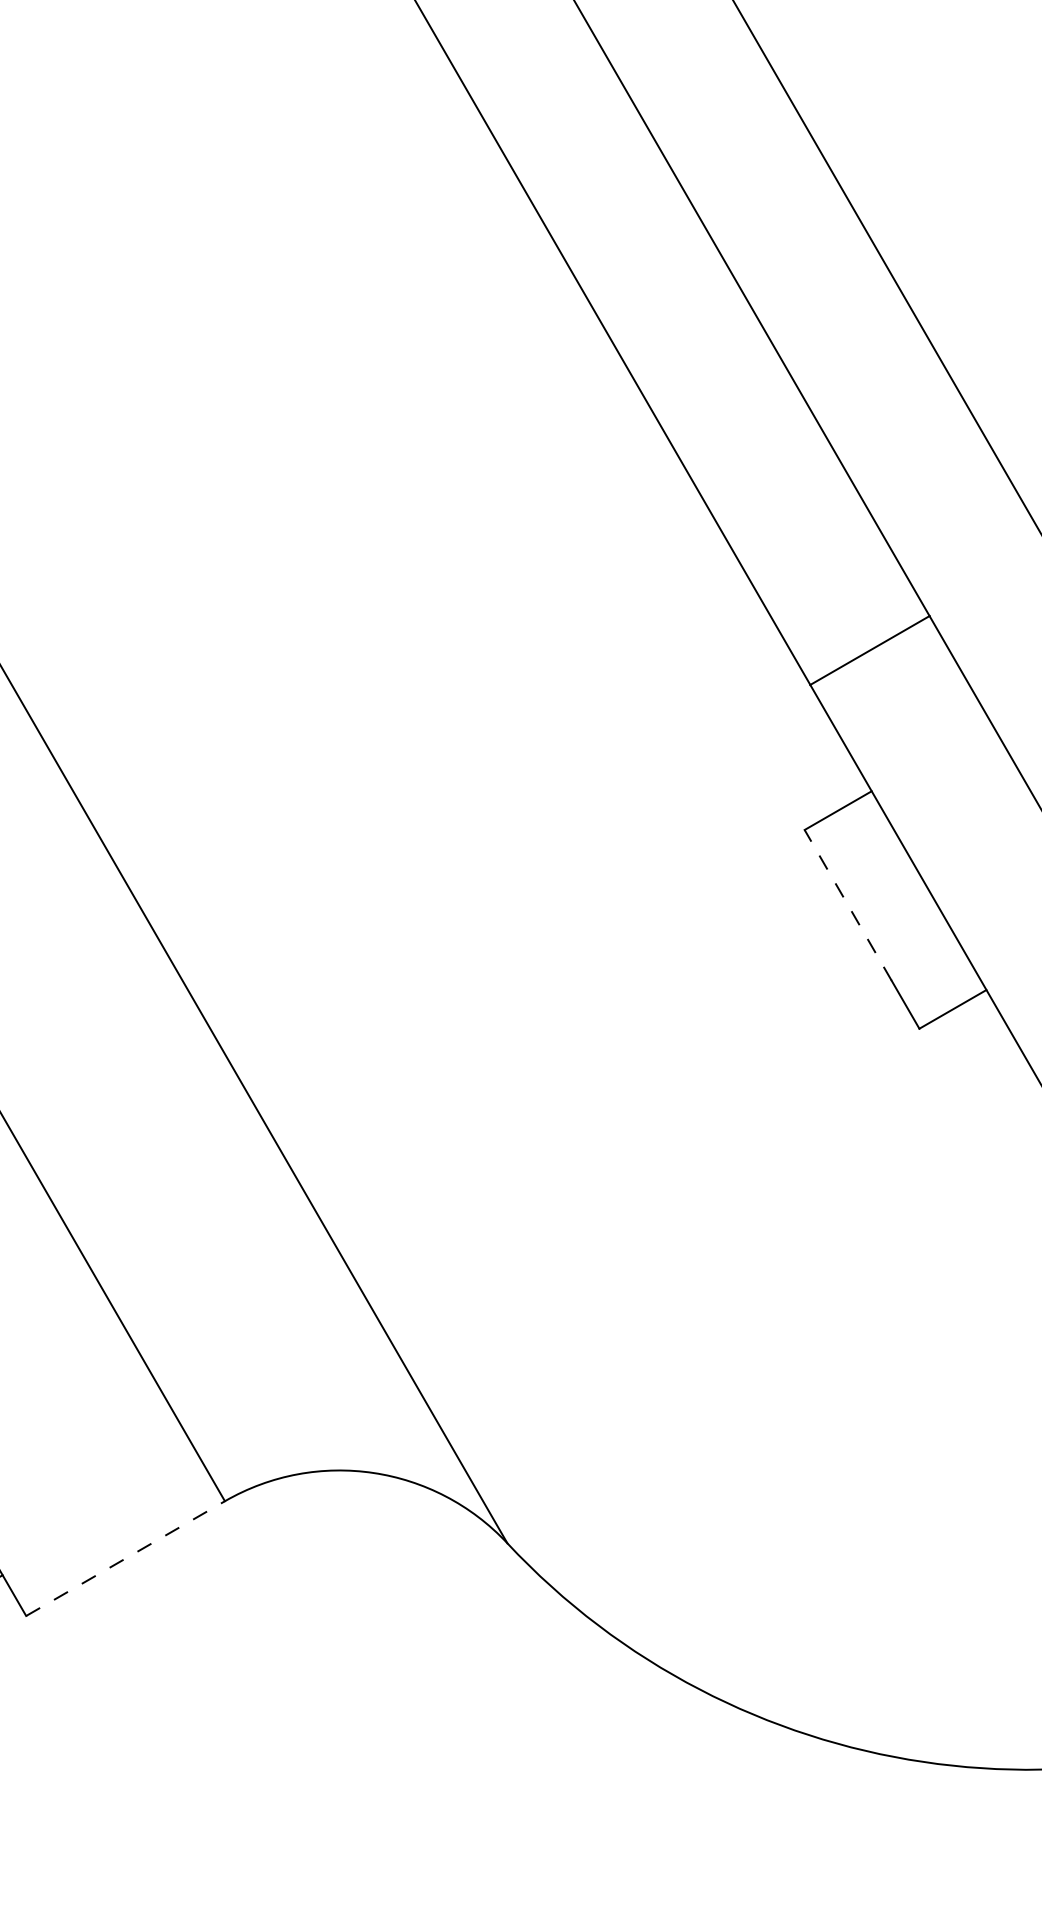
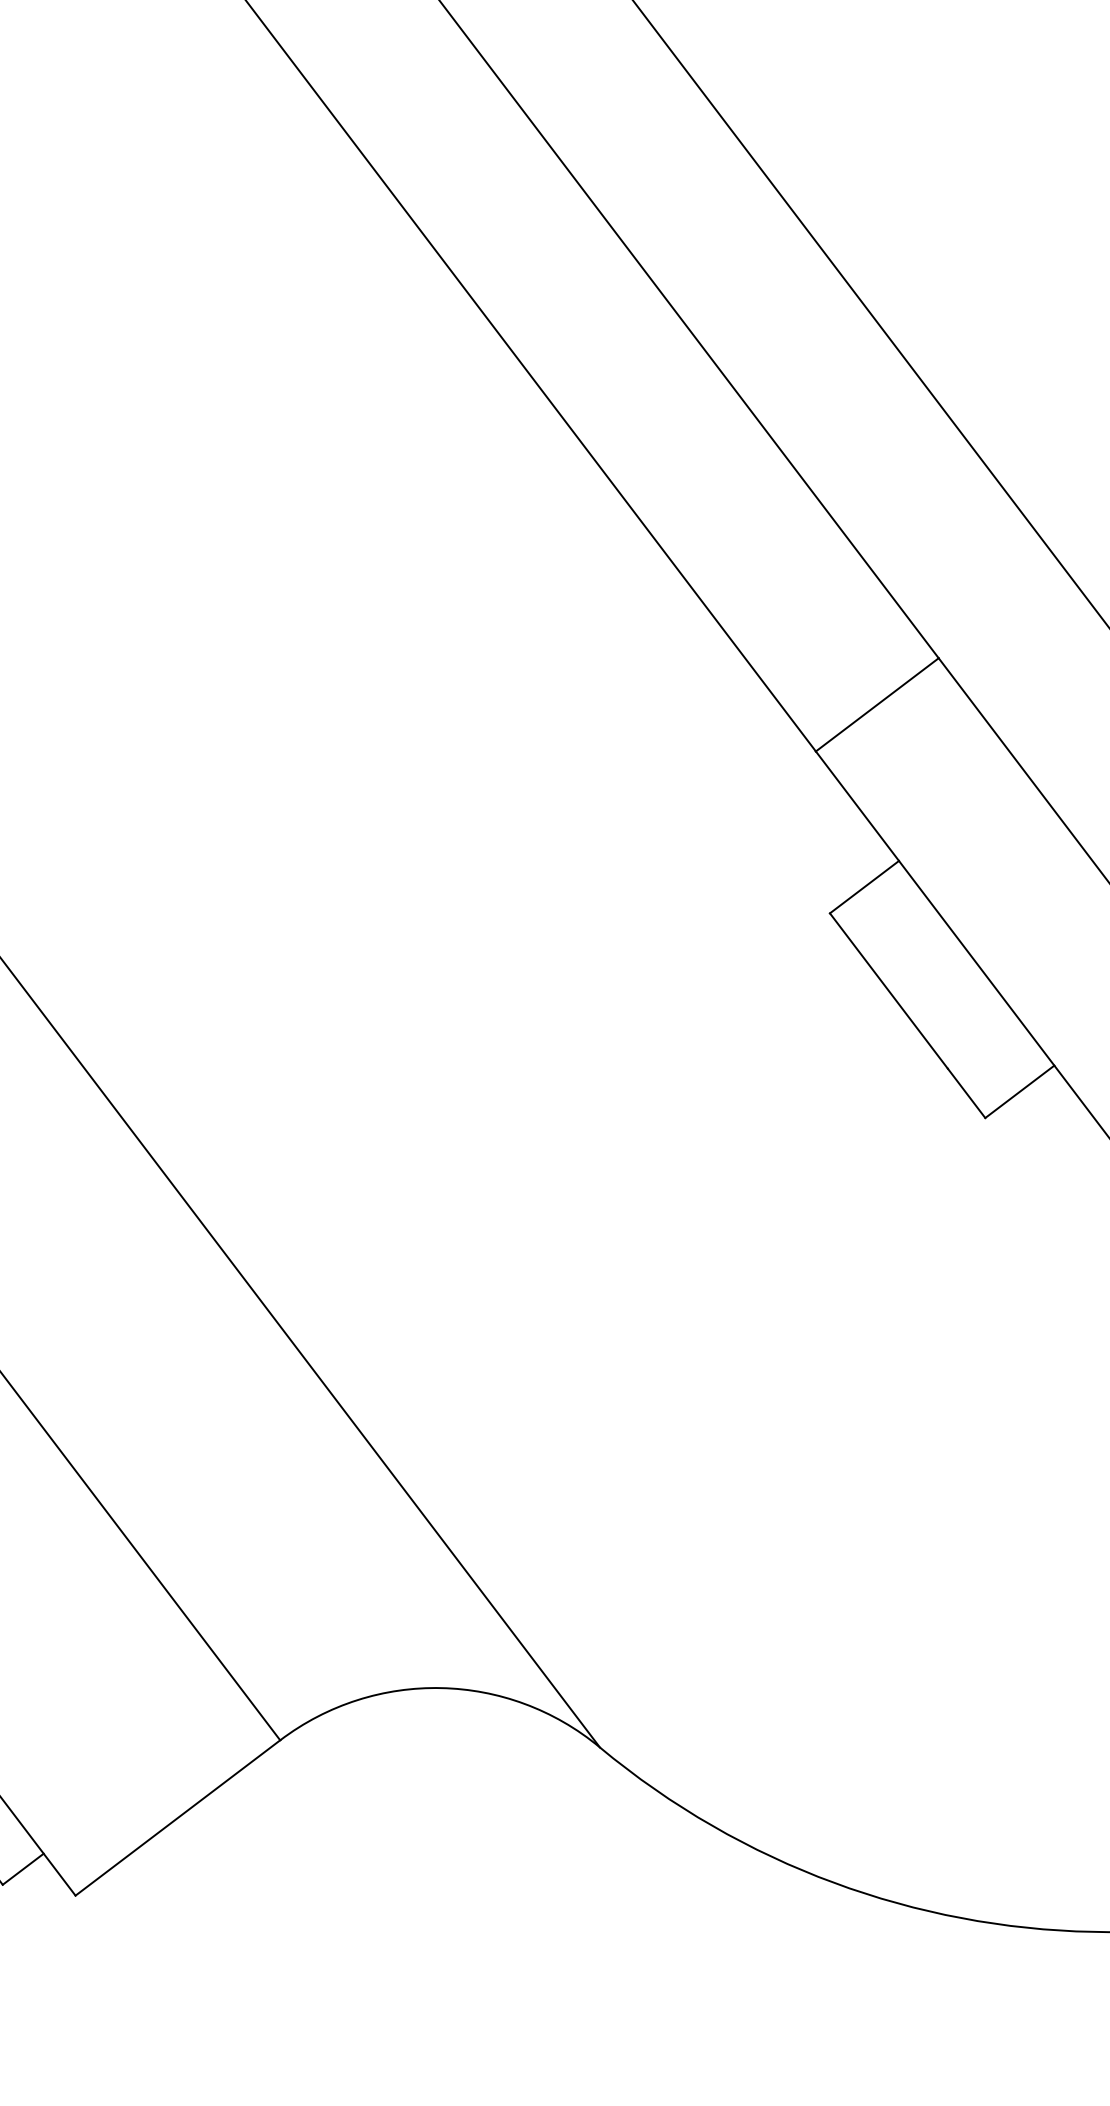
line: (847, 904) -> (887, 990), dashed -> solid
line: (125, 1558) -> (177, 1817), dashed -> solid

